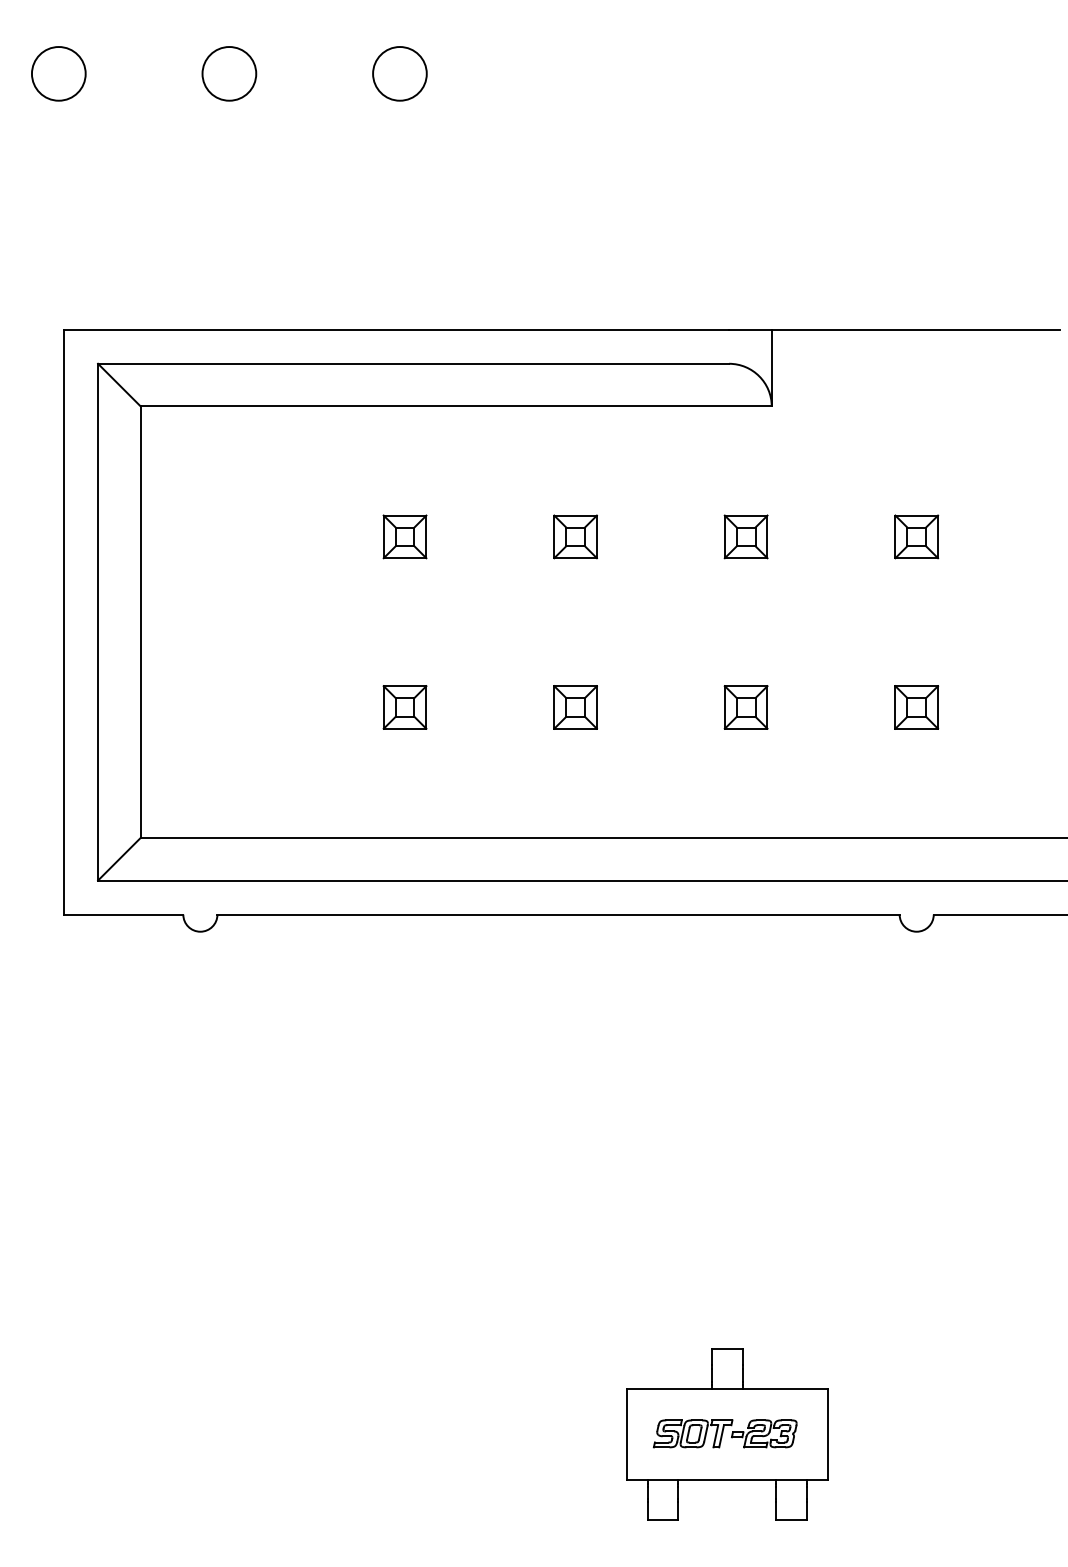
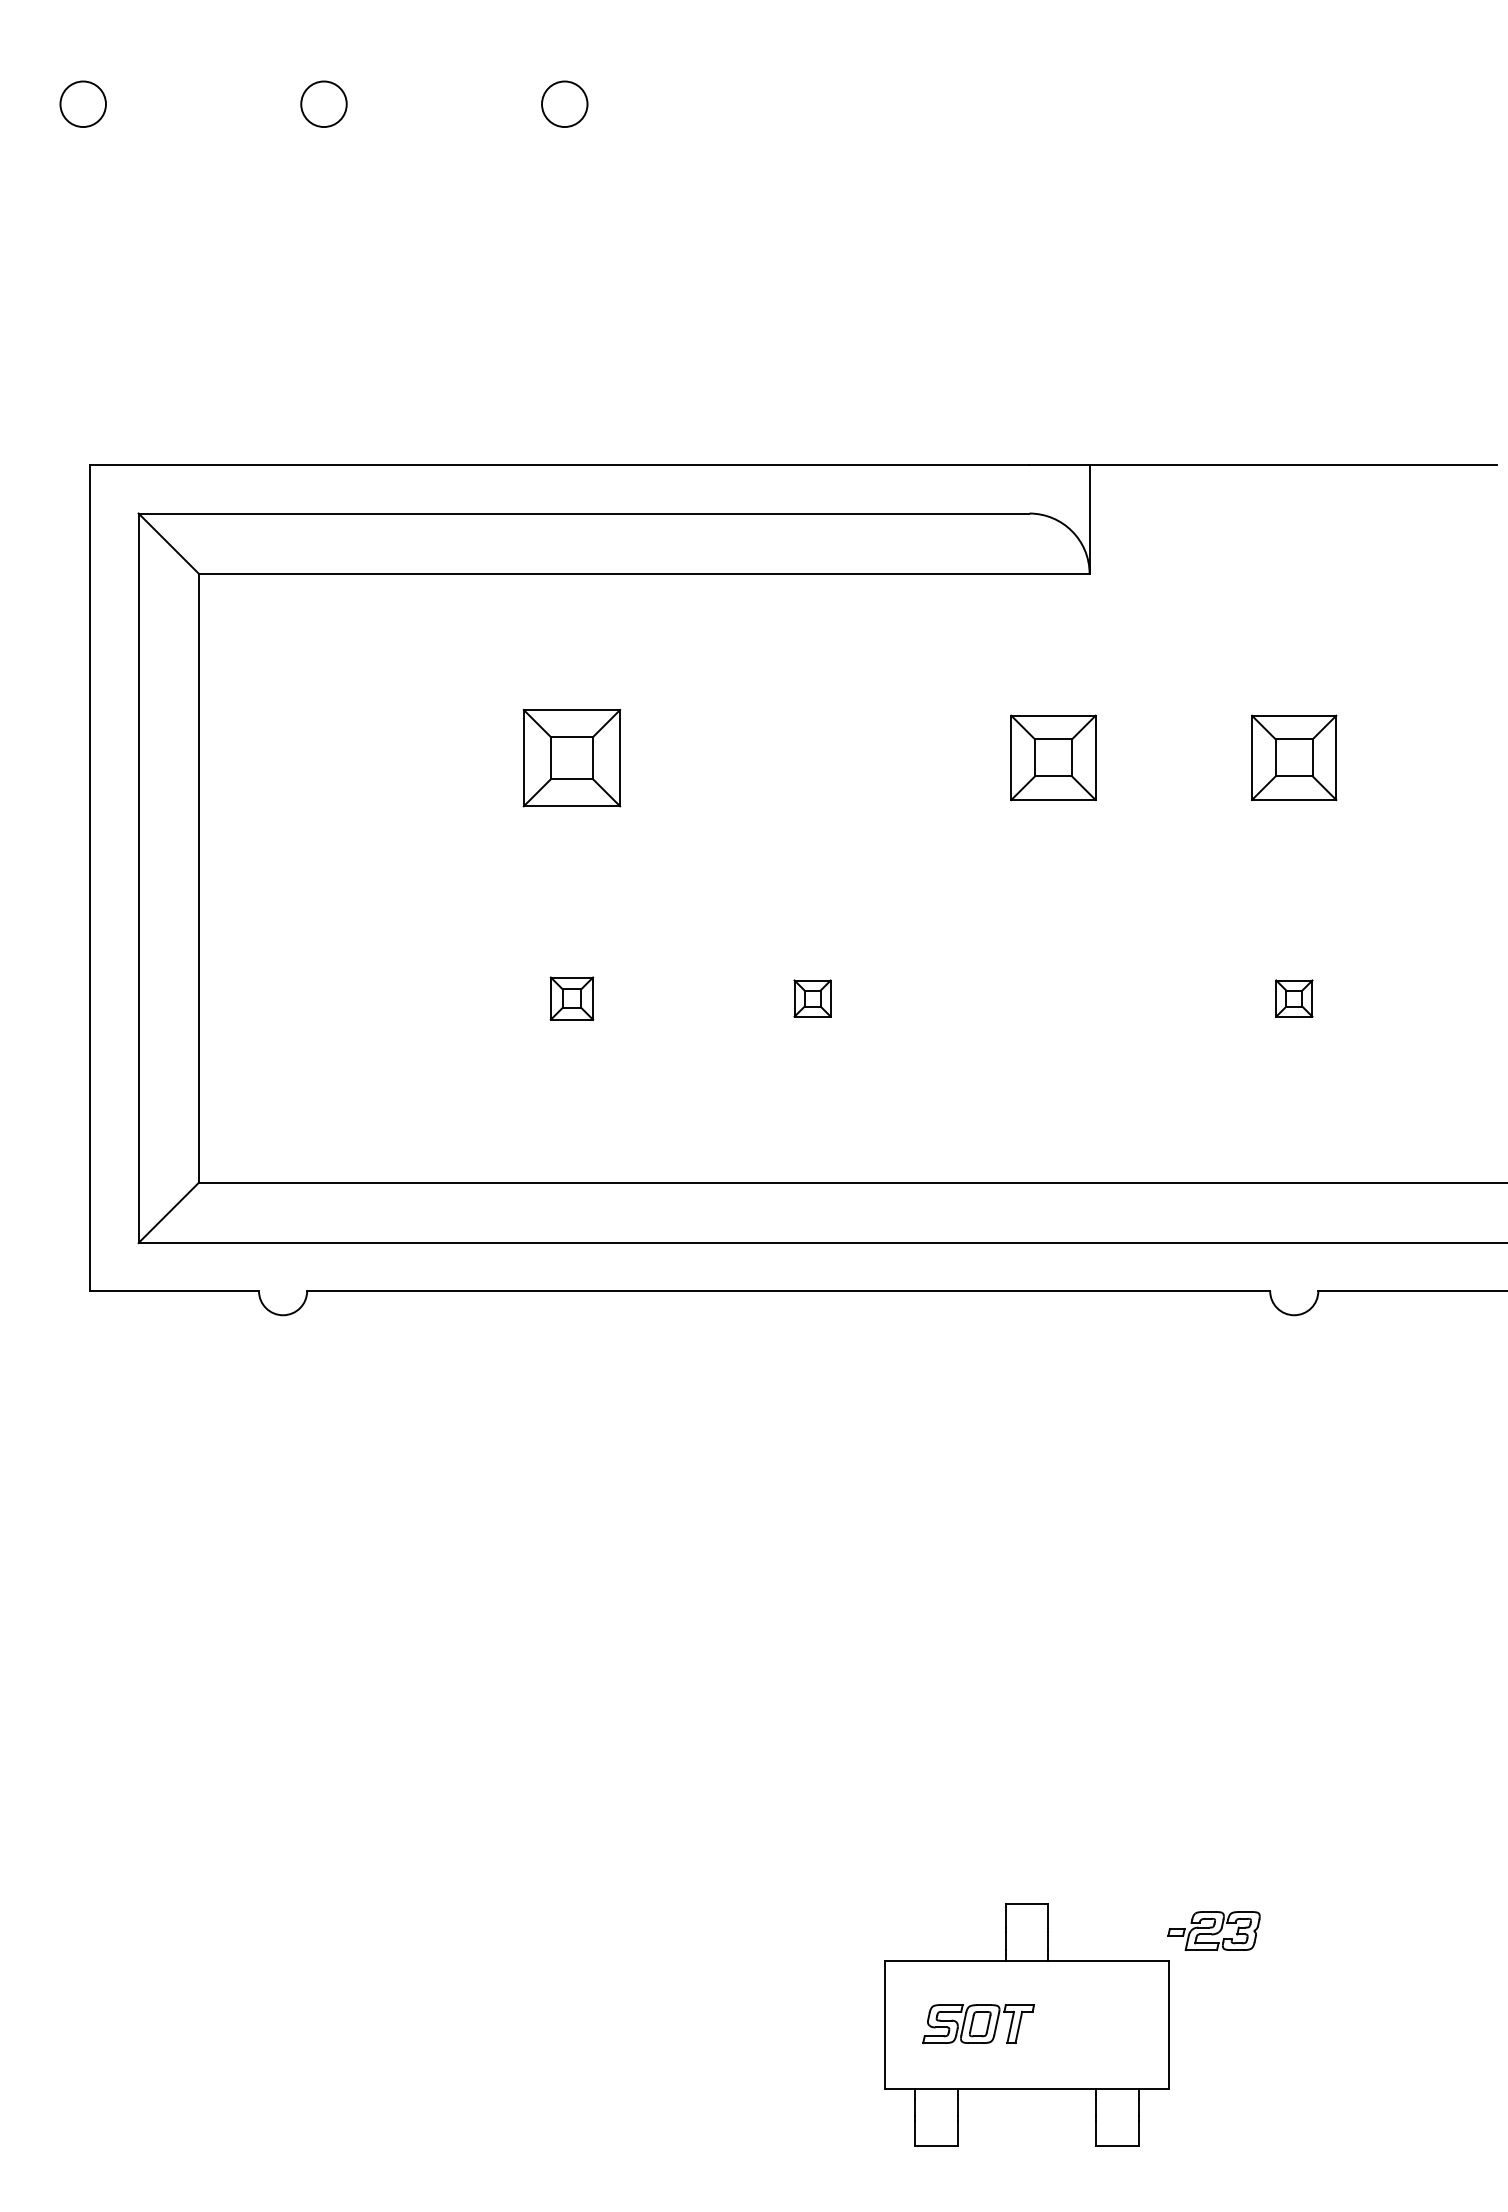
circle: (59, 74) -> (83, 104), size x0.6
circle: (229, 74) -> (323, 104), size x0.6
circle: (399, 74) -> (564, 104), size x0.6
part: (404, 536) -> (571, 757), size x1.6
part: (575, 536) -> (812, 757), removed
part: (746, 536) -> (1053, 757), size x1.4
part: (916, 536) -> (1294, 757), size x1.4
part: (404, 707) -> (571, 998), size x0.7
part: (575, 707) -> (812, 998), size x0.6
part: (746, 707) -> (1053, 998), removed
part: (916, 707) -> (1294, 998), size x0.6
part: (763, 1434) -> (1213, 1931), moved

